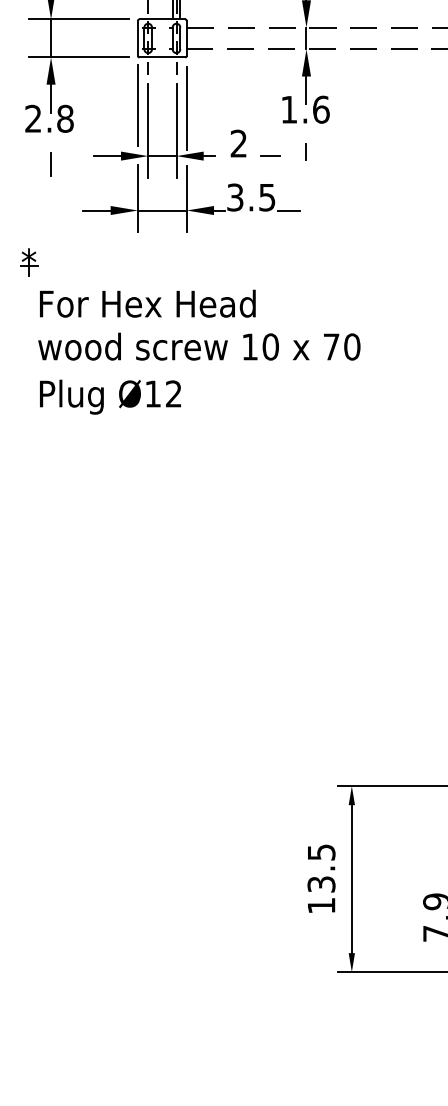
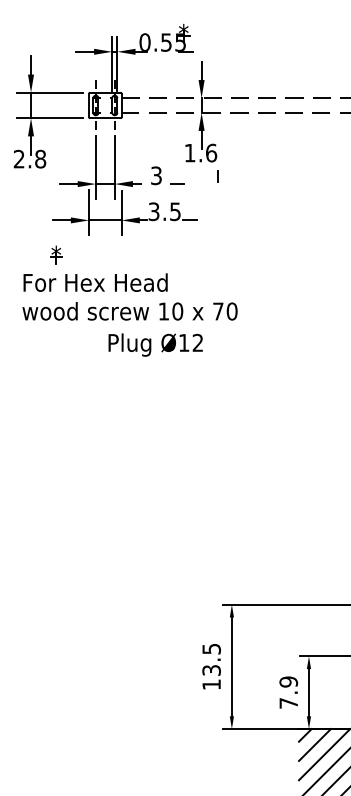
line: (138, 105) -> (89, 150), removed
line: (186, 107) -> (121, 151), removed
text: (238, 144) -> (156, 176), 2 -> 3
line: (306, 152) -> (217, 176), moved
line: (50, 164) -> (30, 189), removed
part: (29, 261) -> (56, 254), moved
text: (110, 396) -> (155, 344), moved

